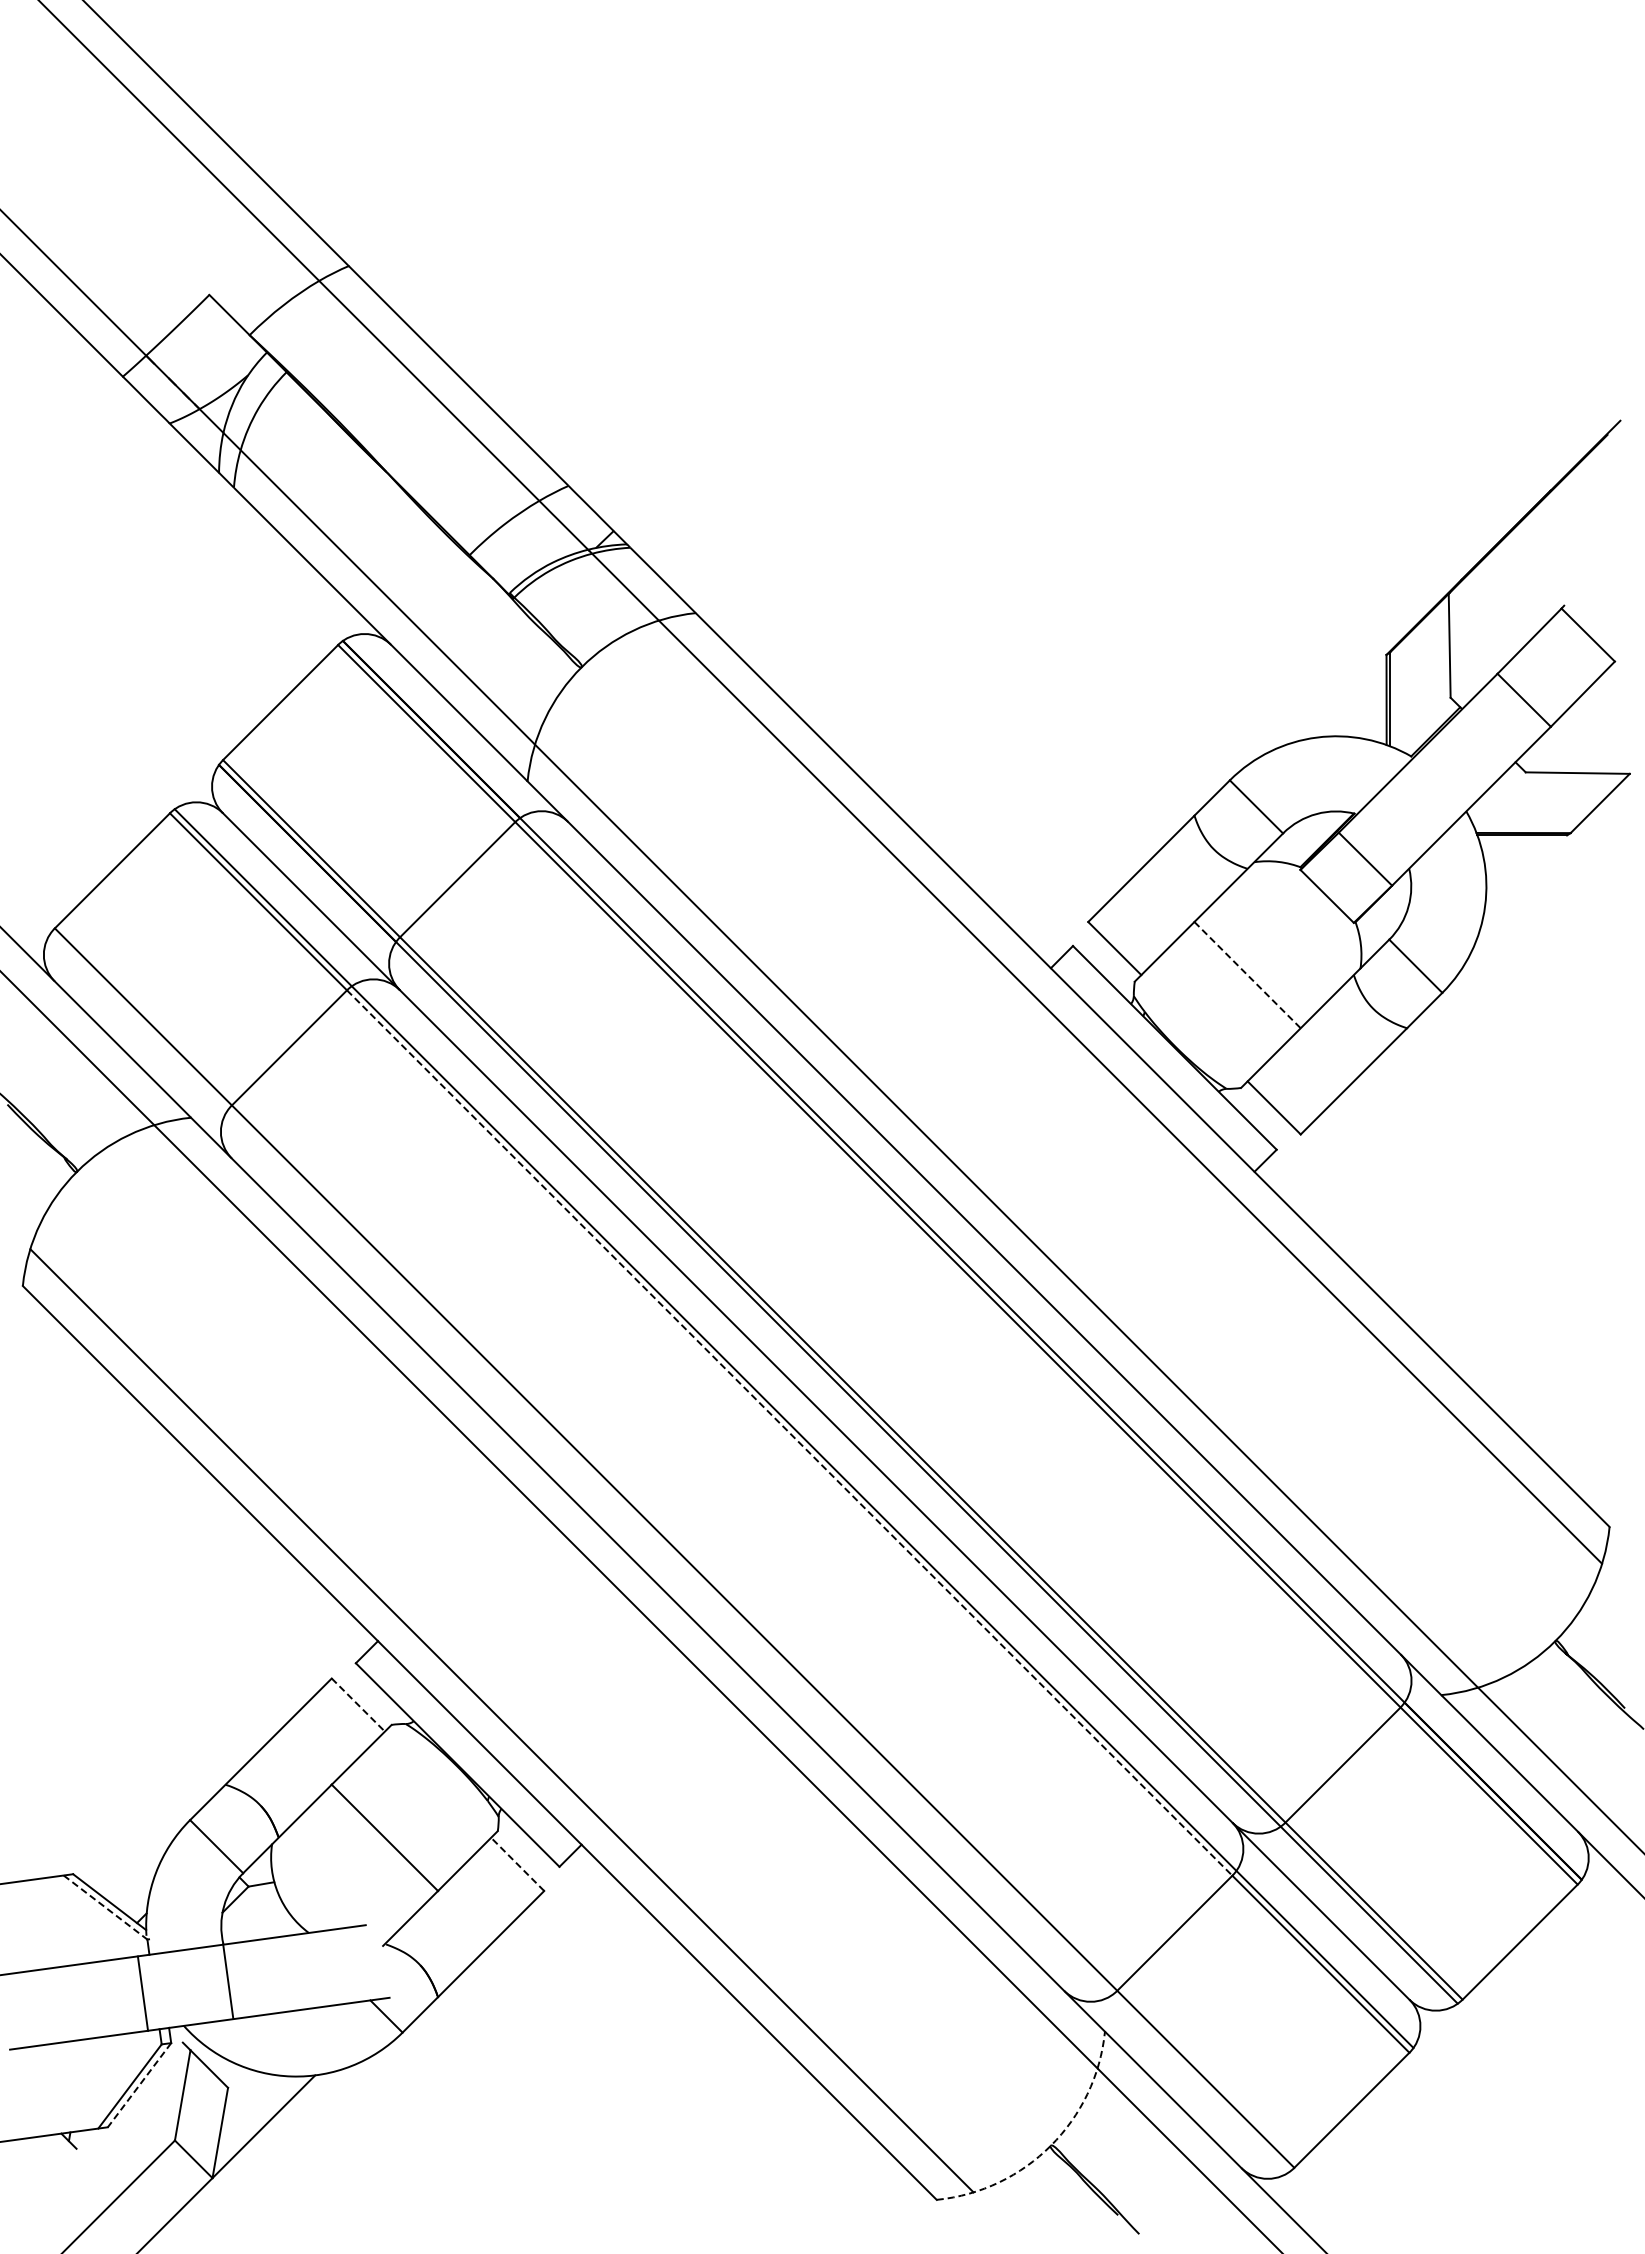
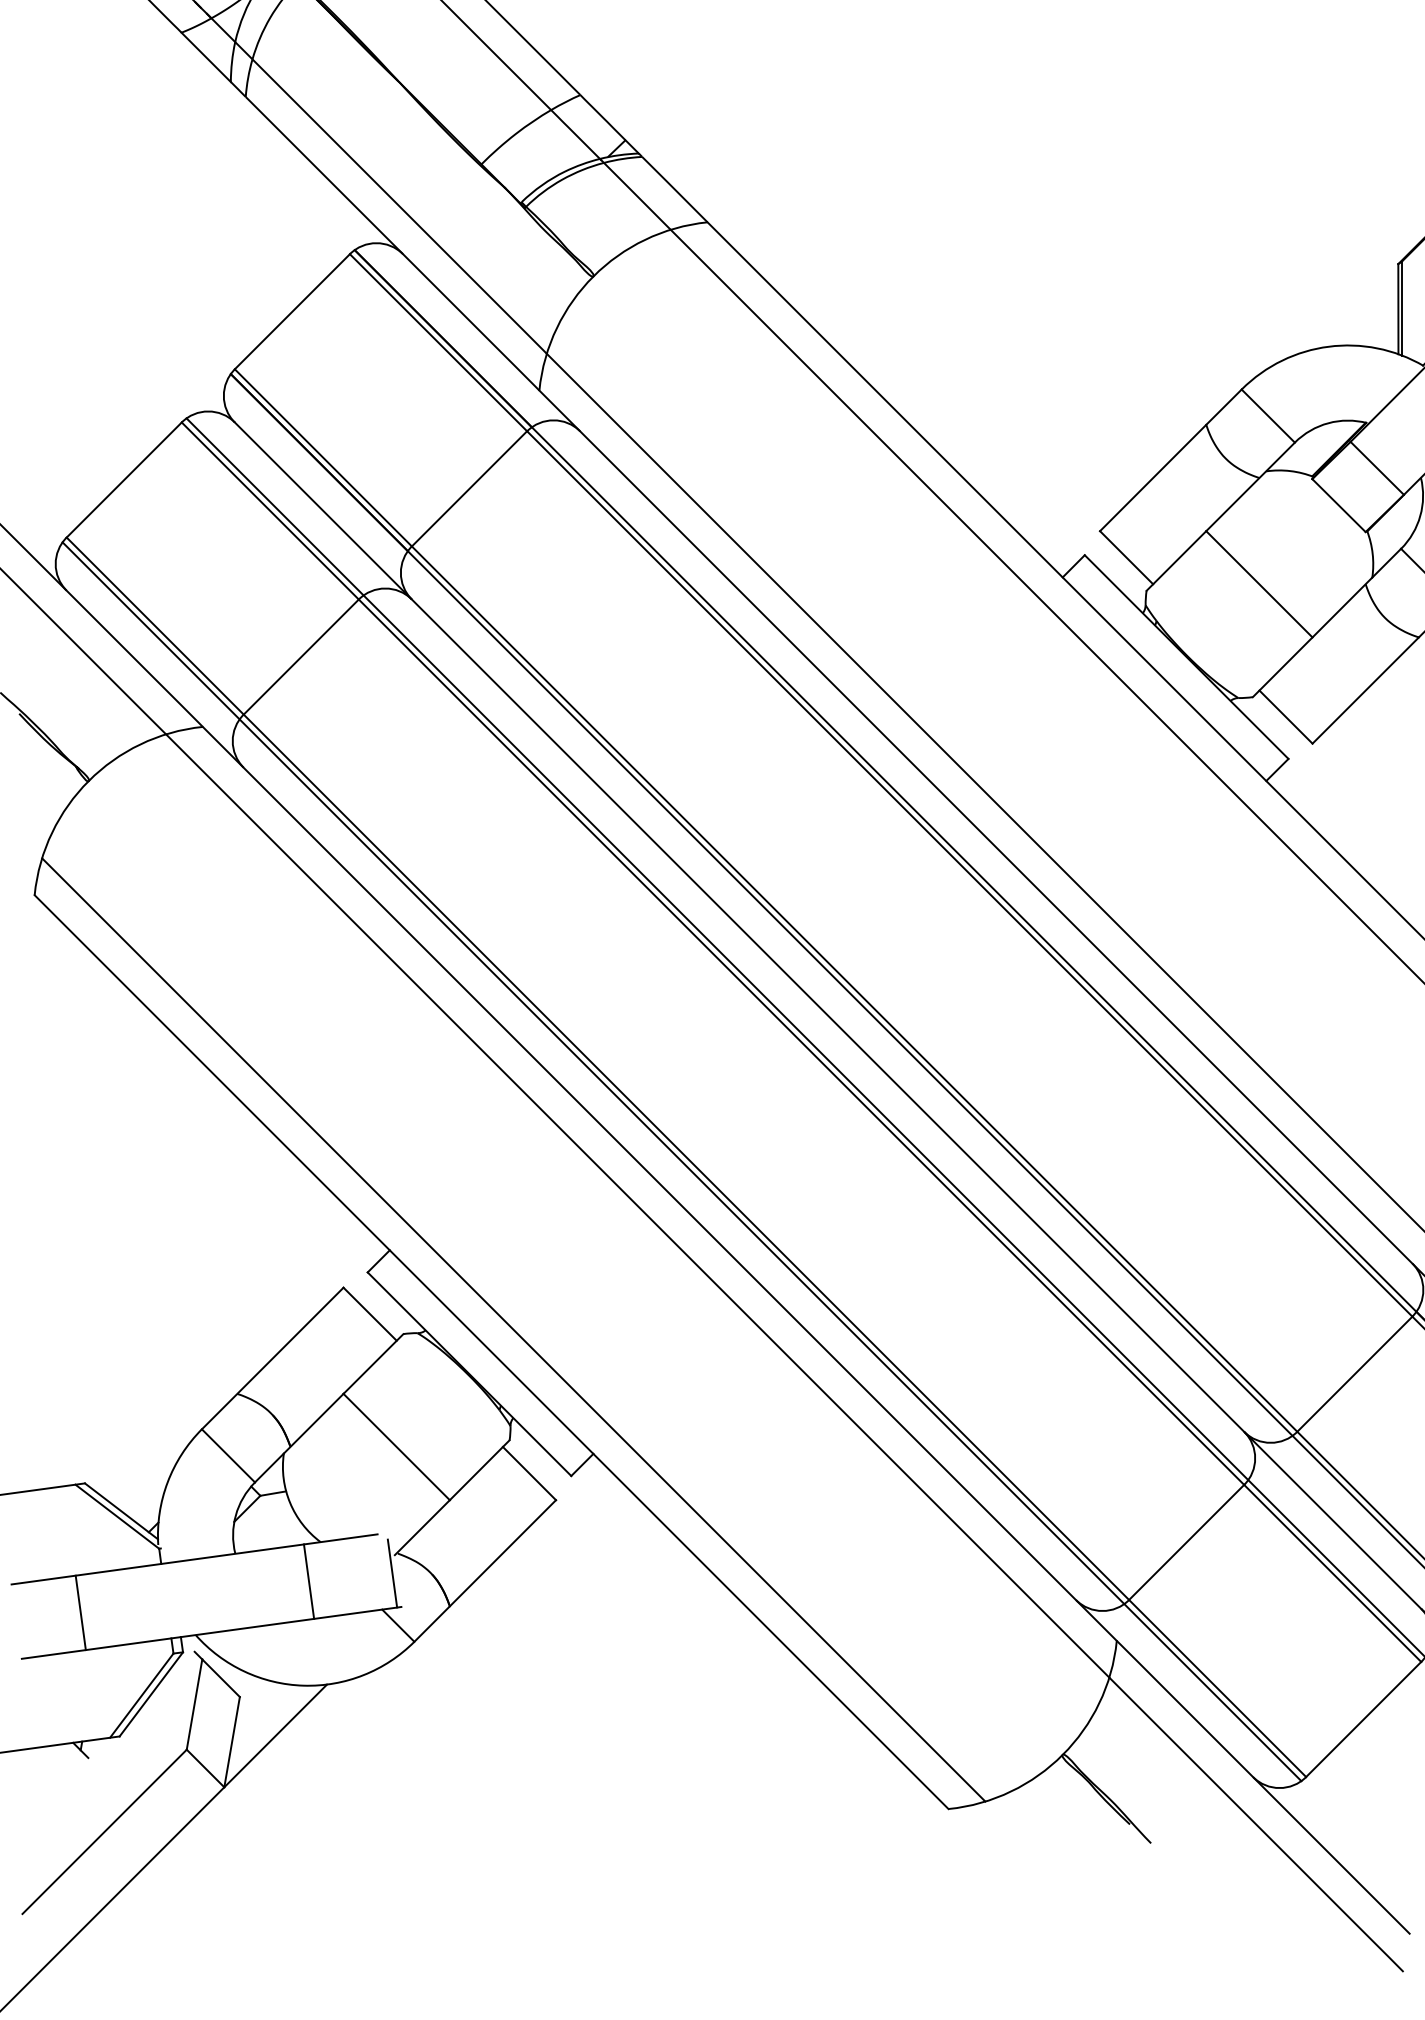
line: (1247, 975) -> (1259, 584), dashed -> solid
line: (790, 1433) -> (802, 1042), dashed -> solid
line: (669, 1552) -> (681, 1161), added
line: (358, 1705) -> (370, 1314), dashed -> solid
line: (517, 1864) -> (529, 1473), dashed -> solid
line: (105, 1907) -> (117, 1516), dashed -> solid
line: (380, 1964) -> (392, 1573), added
line: (228, 1981) -> (309, 1581), moved
line: (142, 1993) -> (80, 1612), moved
line: (139, 2085) -> (151, 1694), dashed -> solid
arc: (1050, 2145) -> (1062, 1754), dashed -> solid

